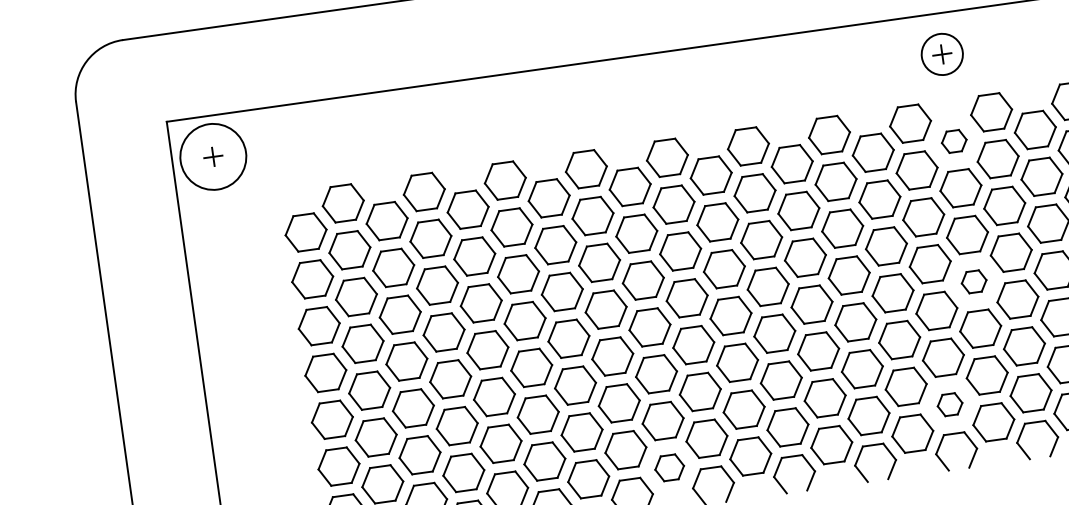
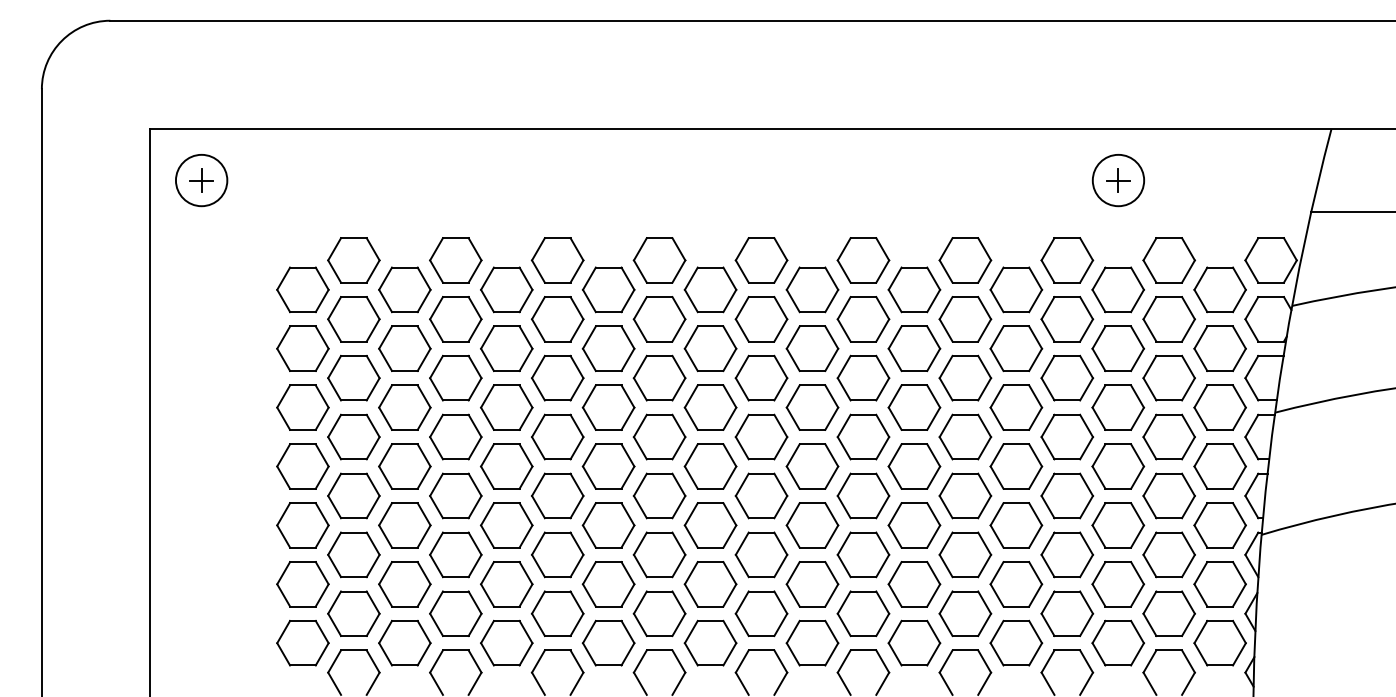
part: (953, 141) -> (1117, 289), size x1.67
circle: (213, 156) -> (201, 180), size x0.62
part: (974, 281) -> (1118, 466), size x1.67
part: (950, 404) -> (1067, 613), size x1.67
part: (669, 467) -> (710, 642), size x1.43

